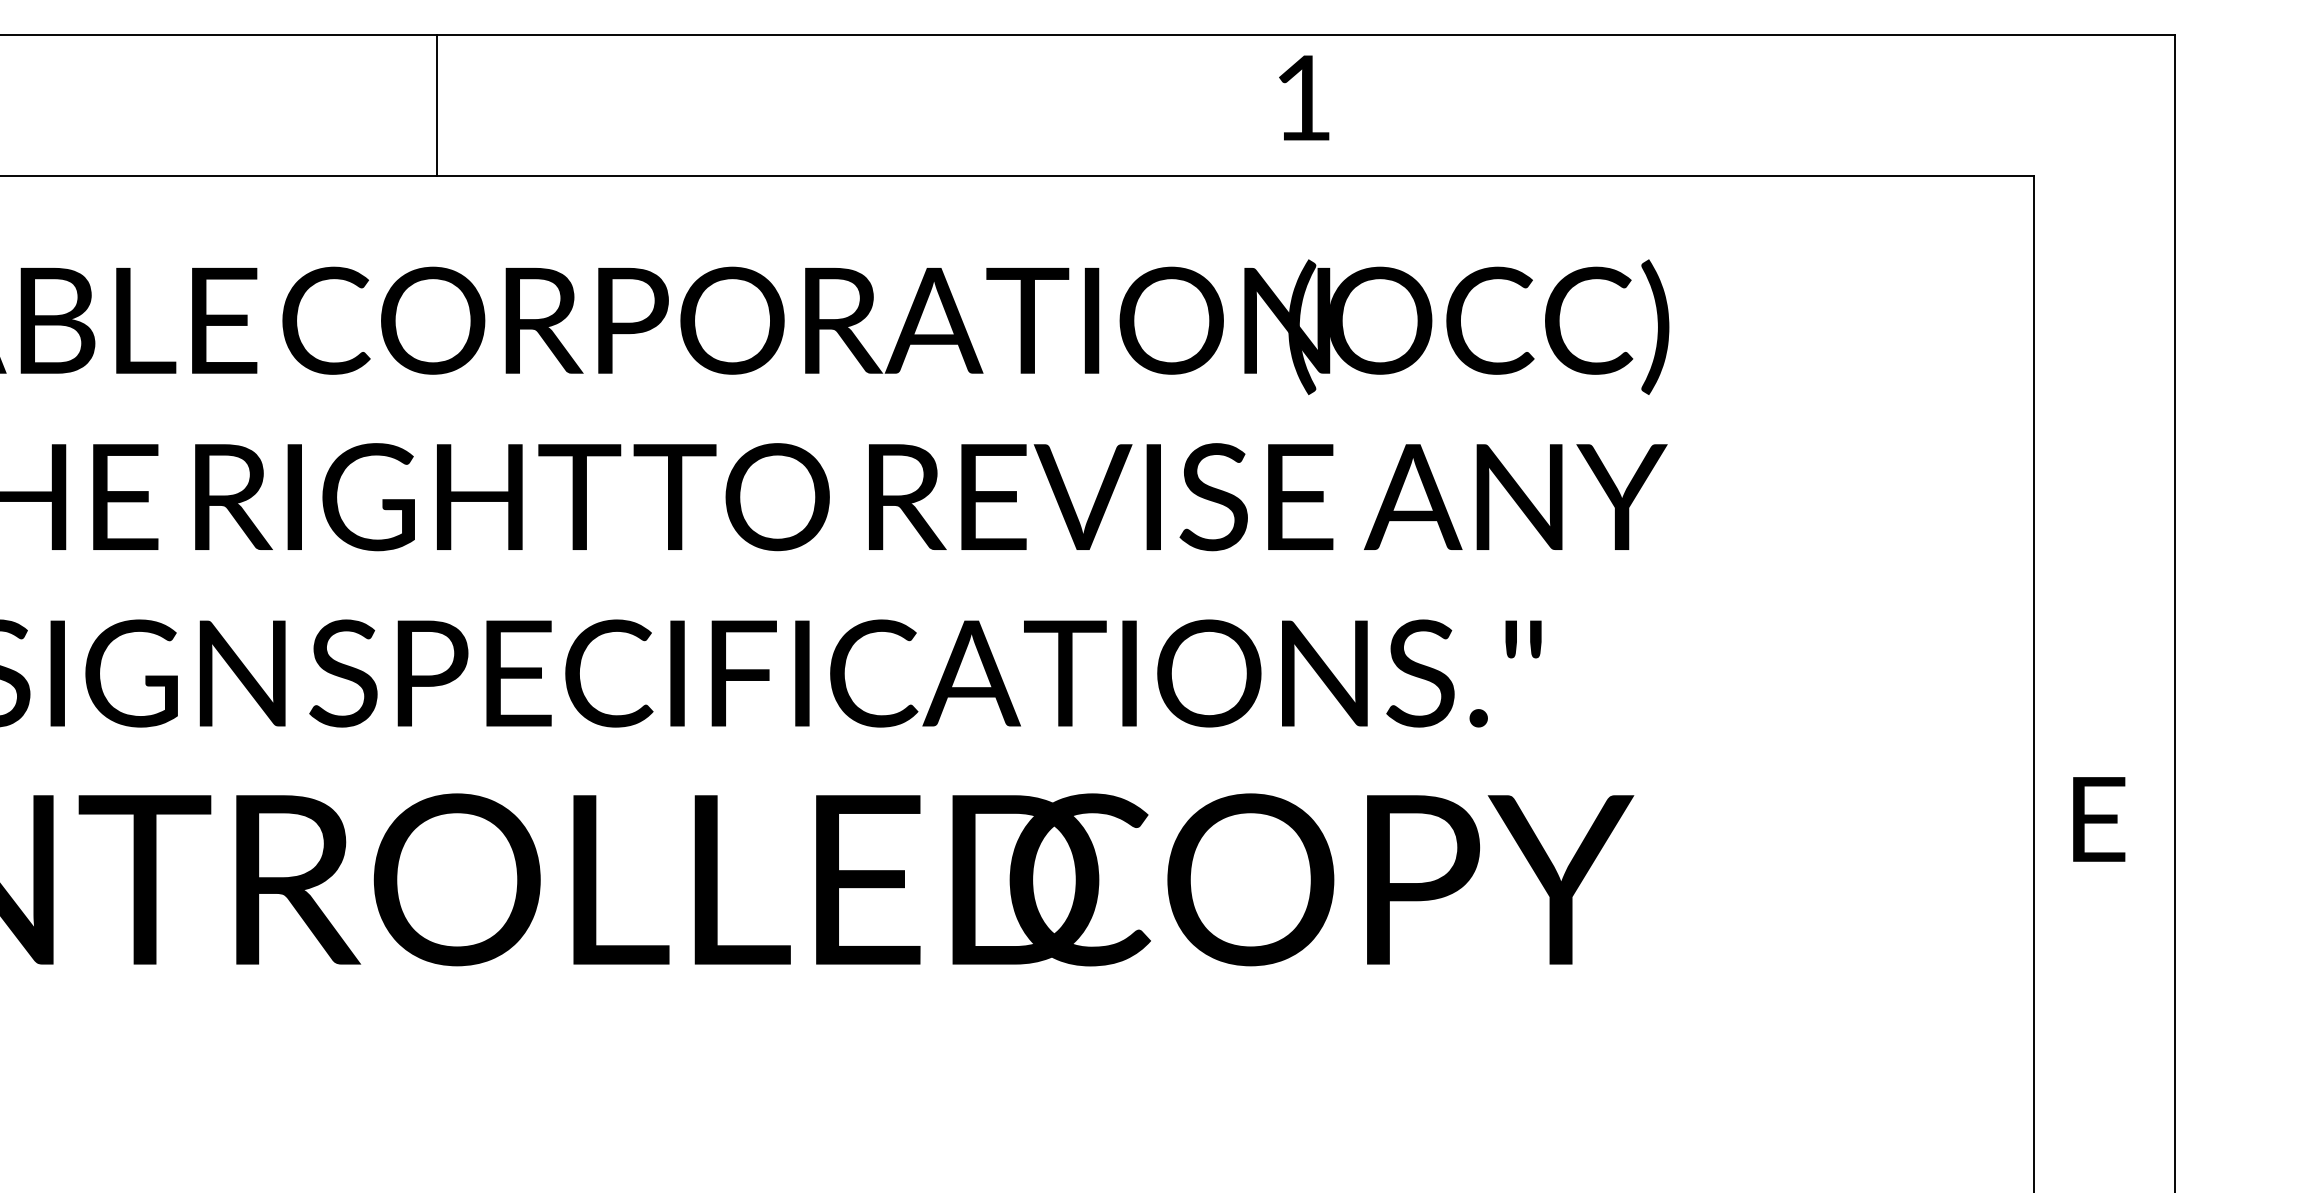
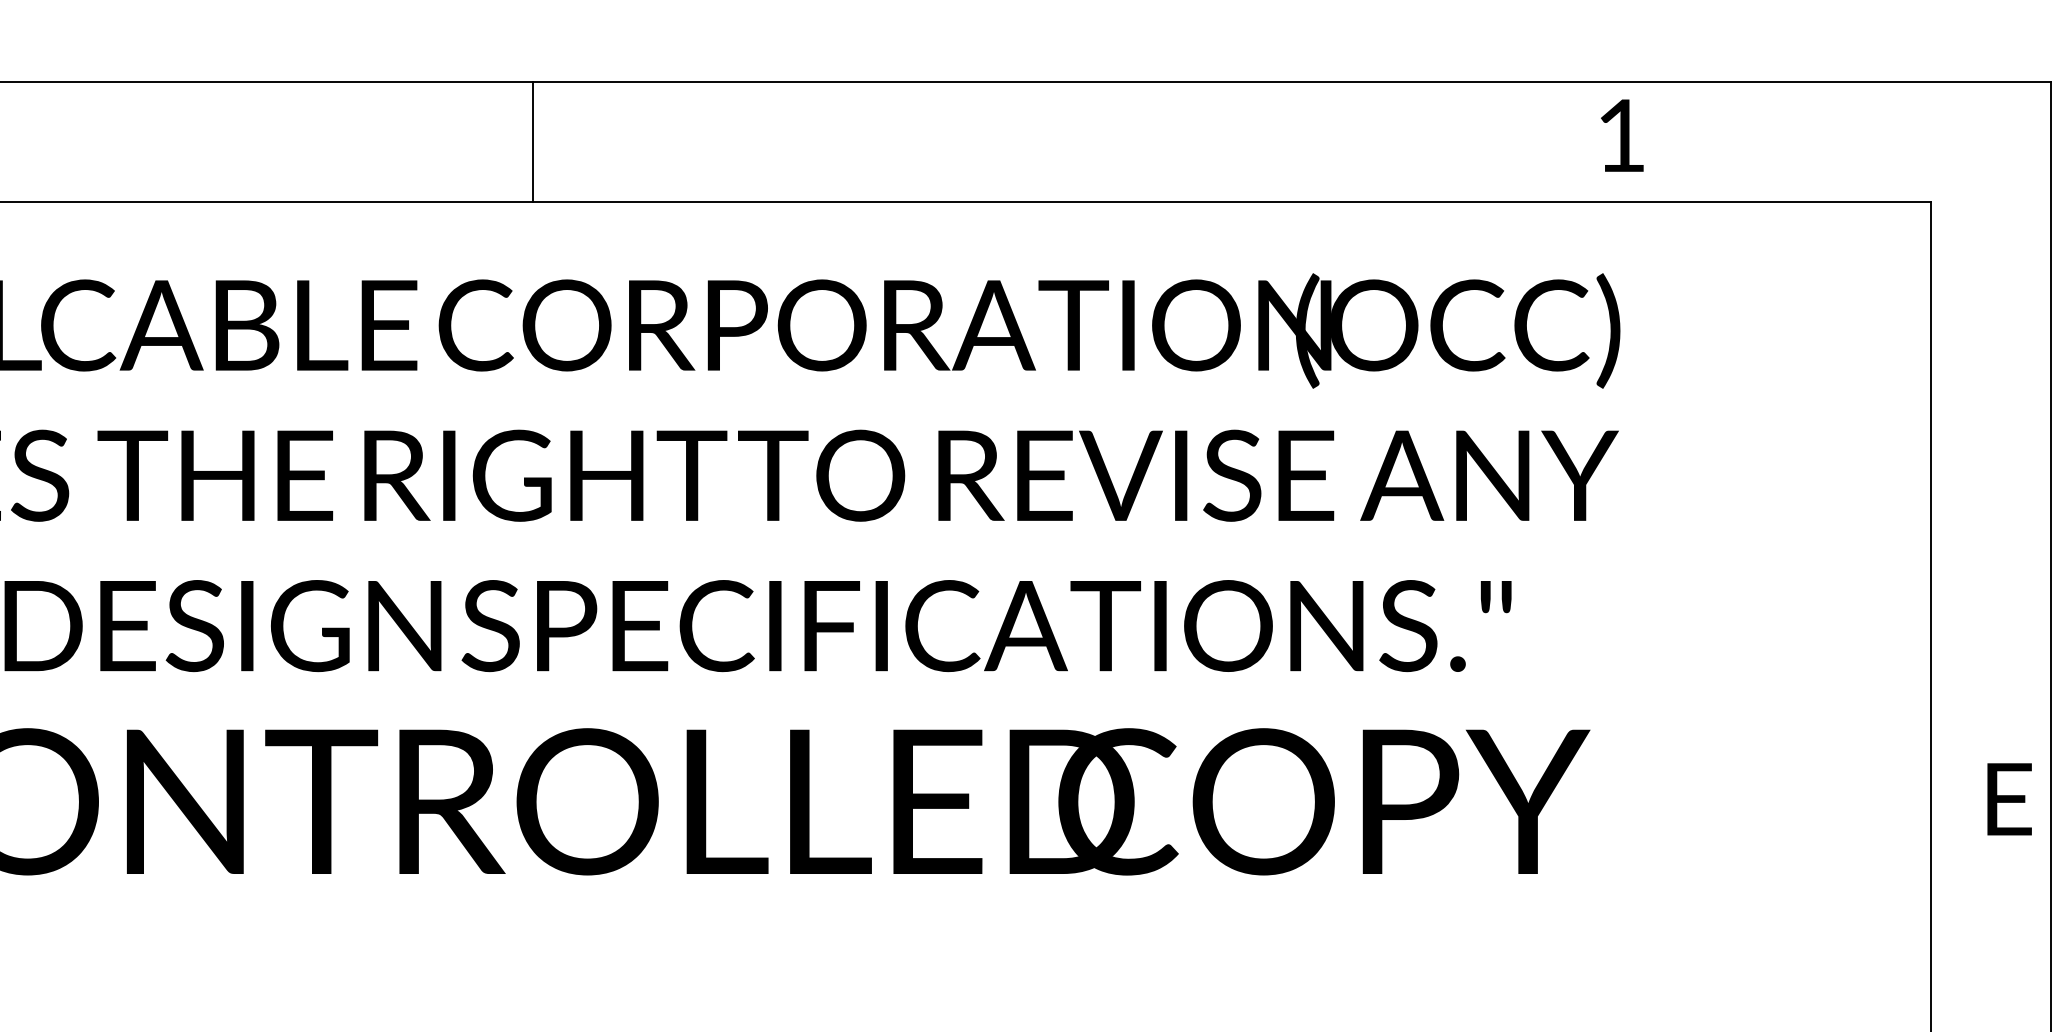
text: (1304, 97) -> (1622, 135), moved
line: (437, 104) -> (533, 141), moved
text: (2099, 819) -> (2009, 799), moved

